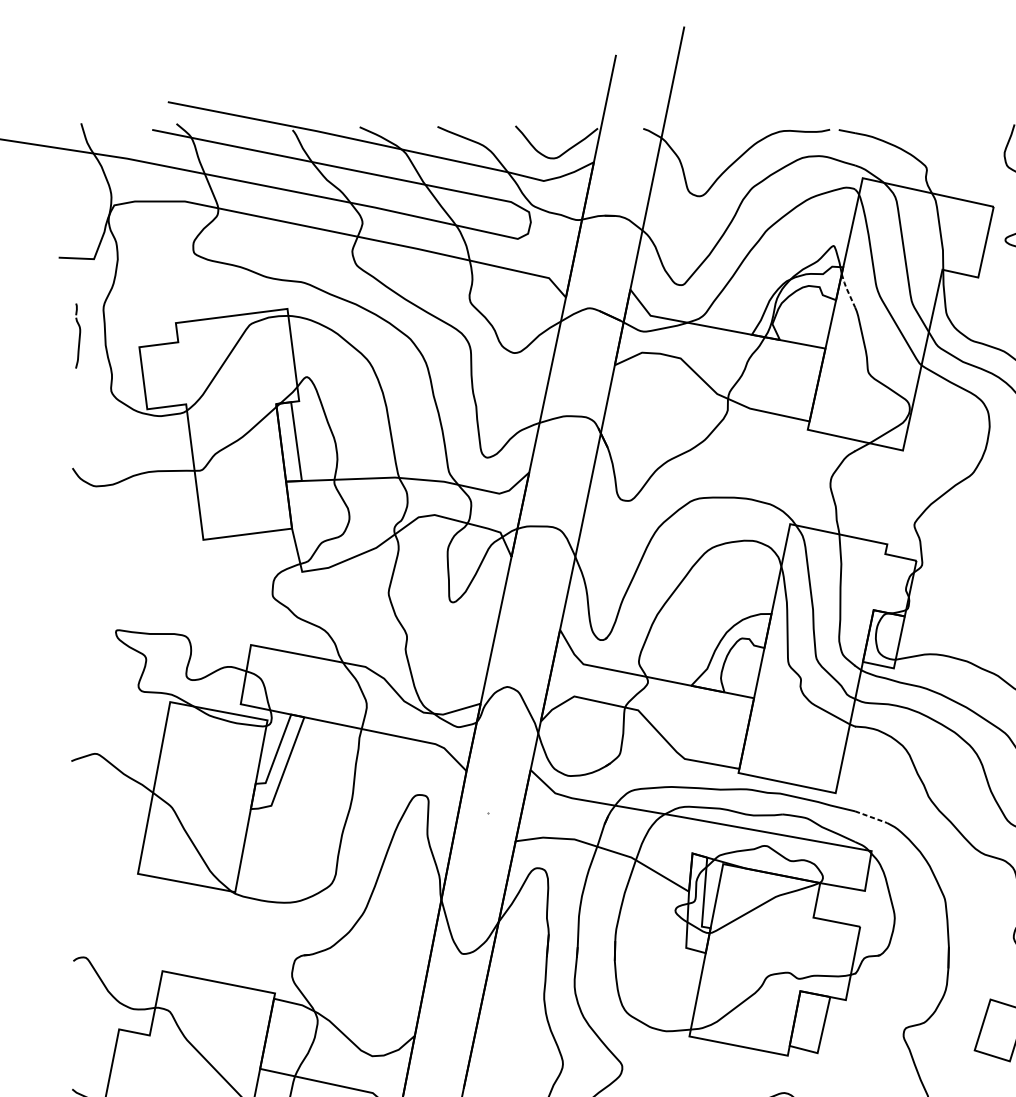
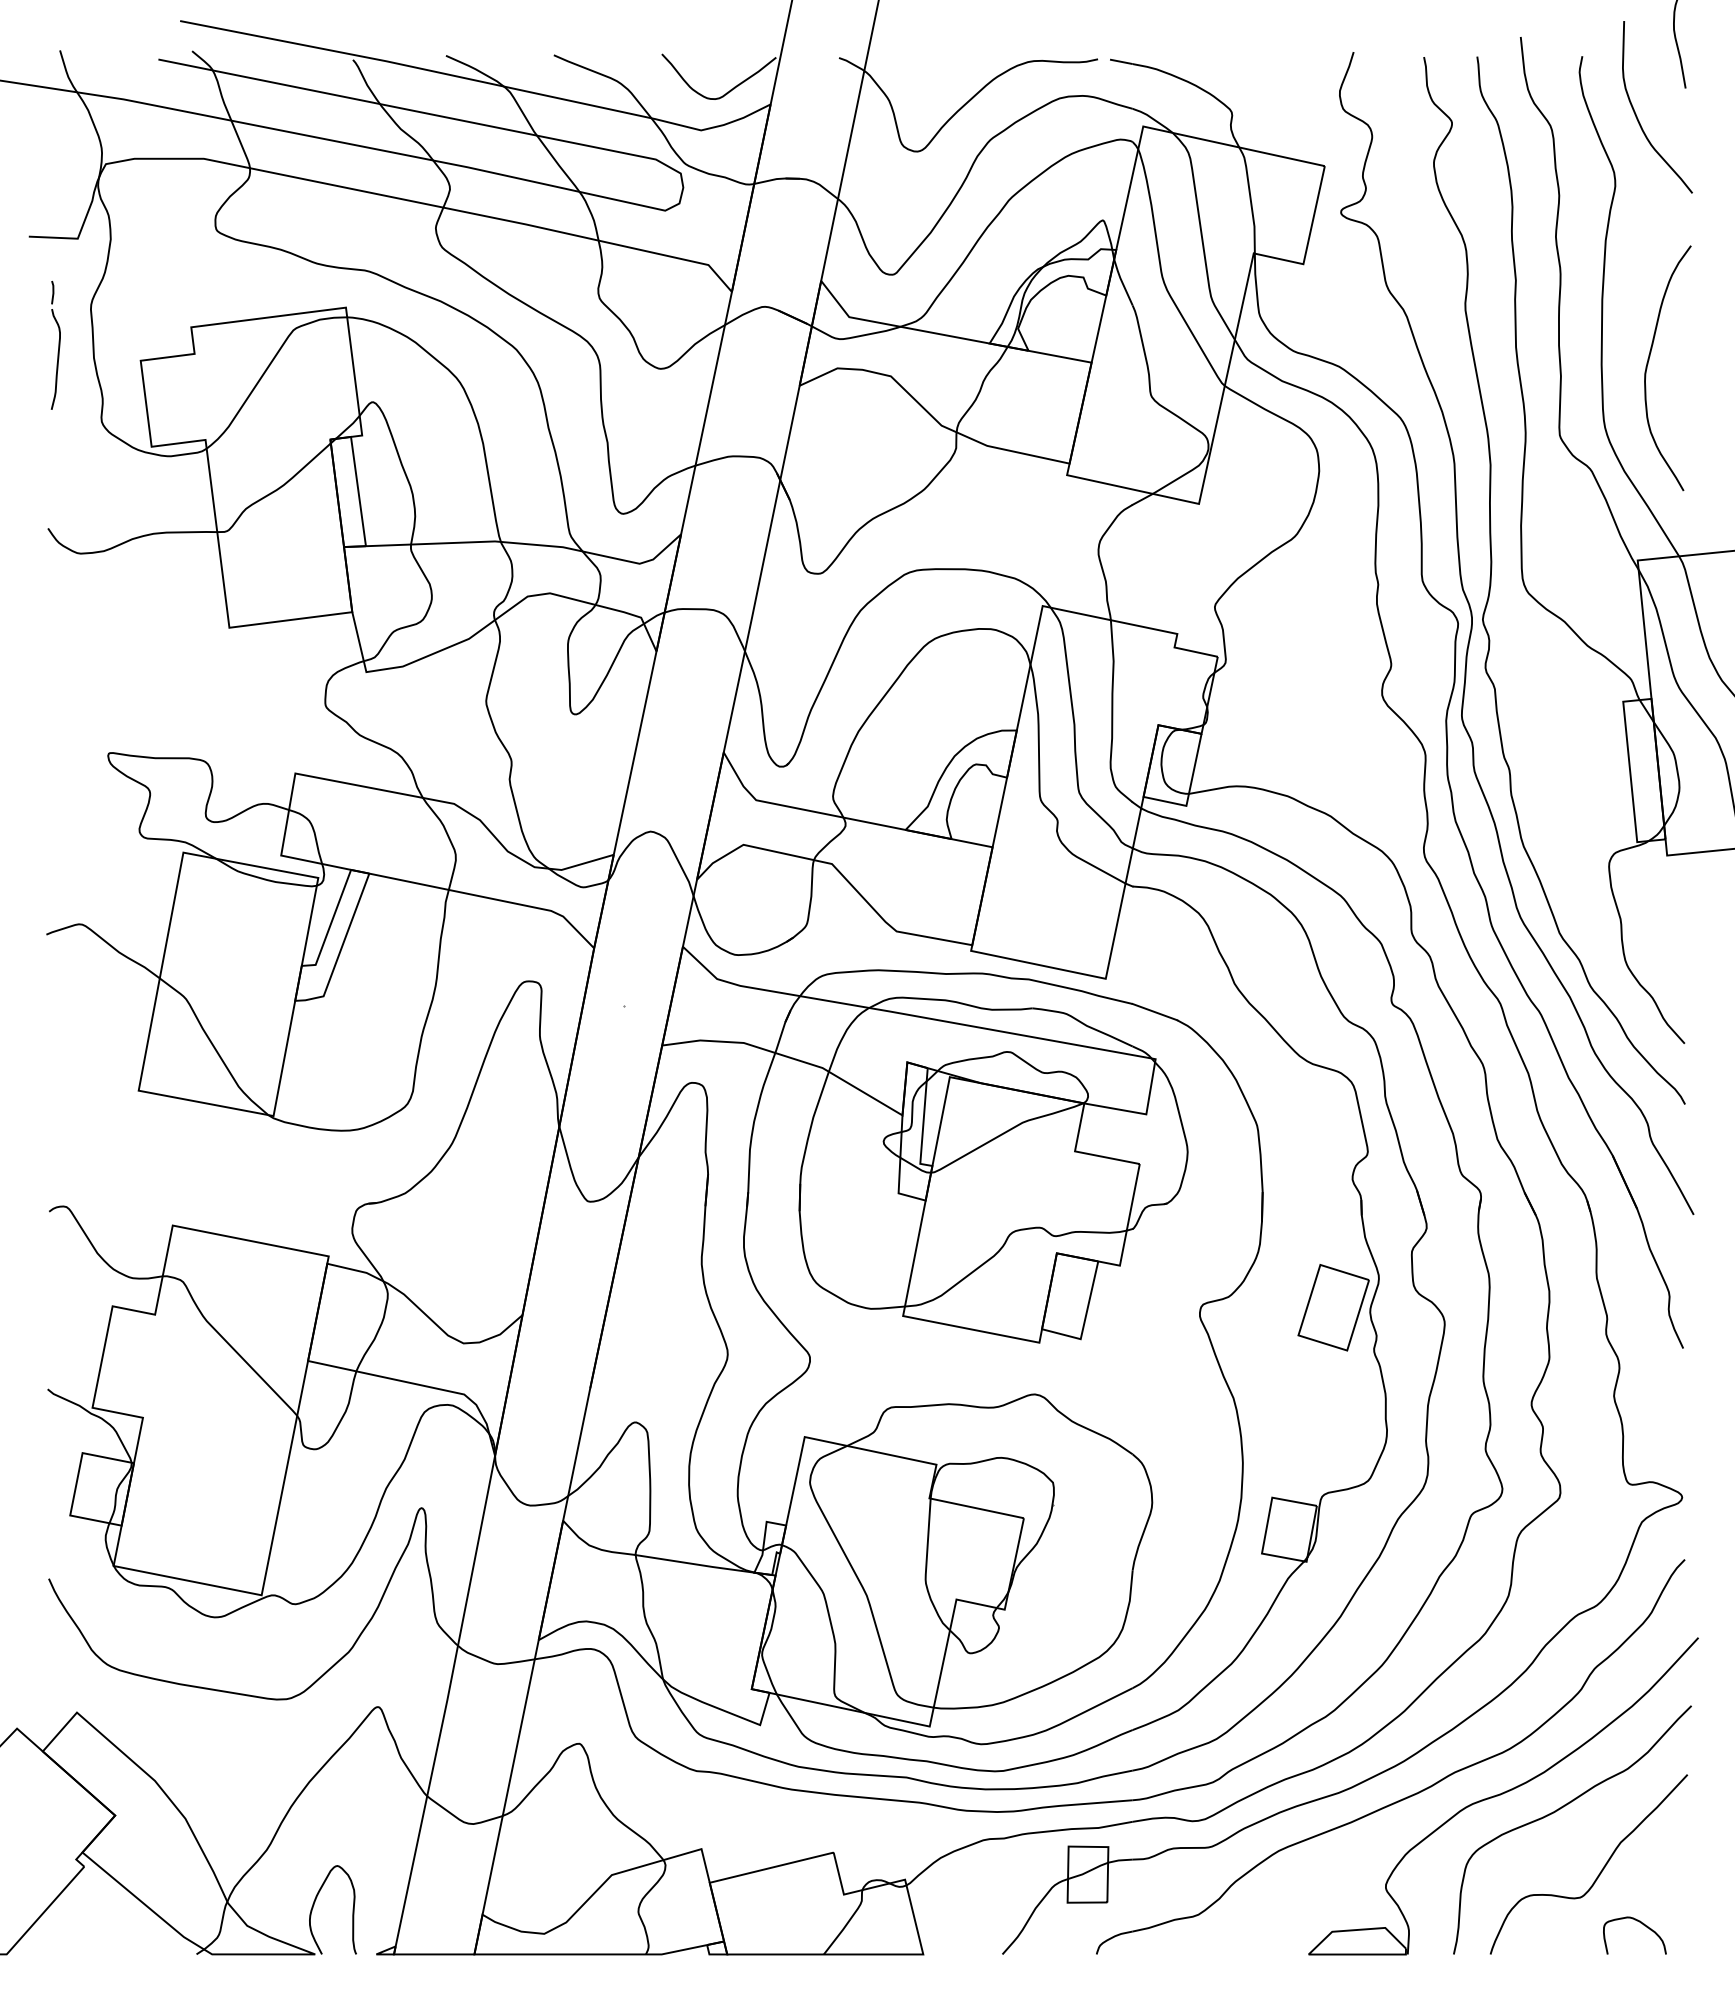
line: (847, 290) -> (1122, 282), dashed -> solid
part: (77, 335) -> (55, 344), size x1.43
line: (870, 817) -> (1154, 1012), dashed -> solid

